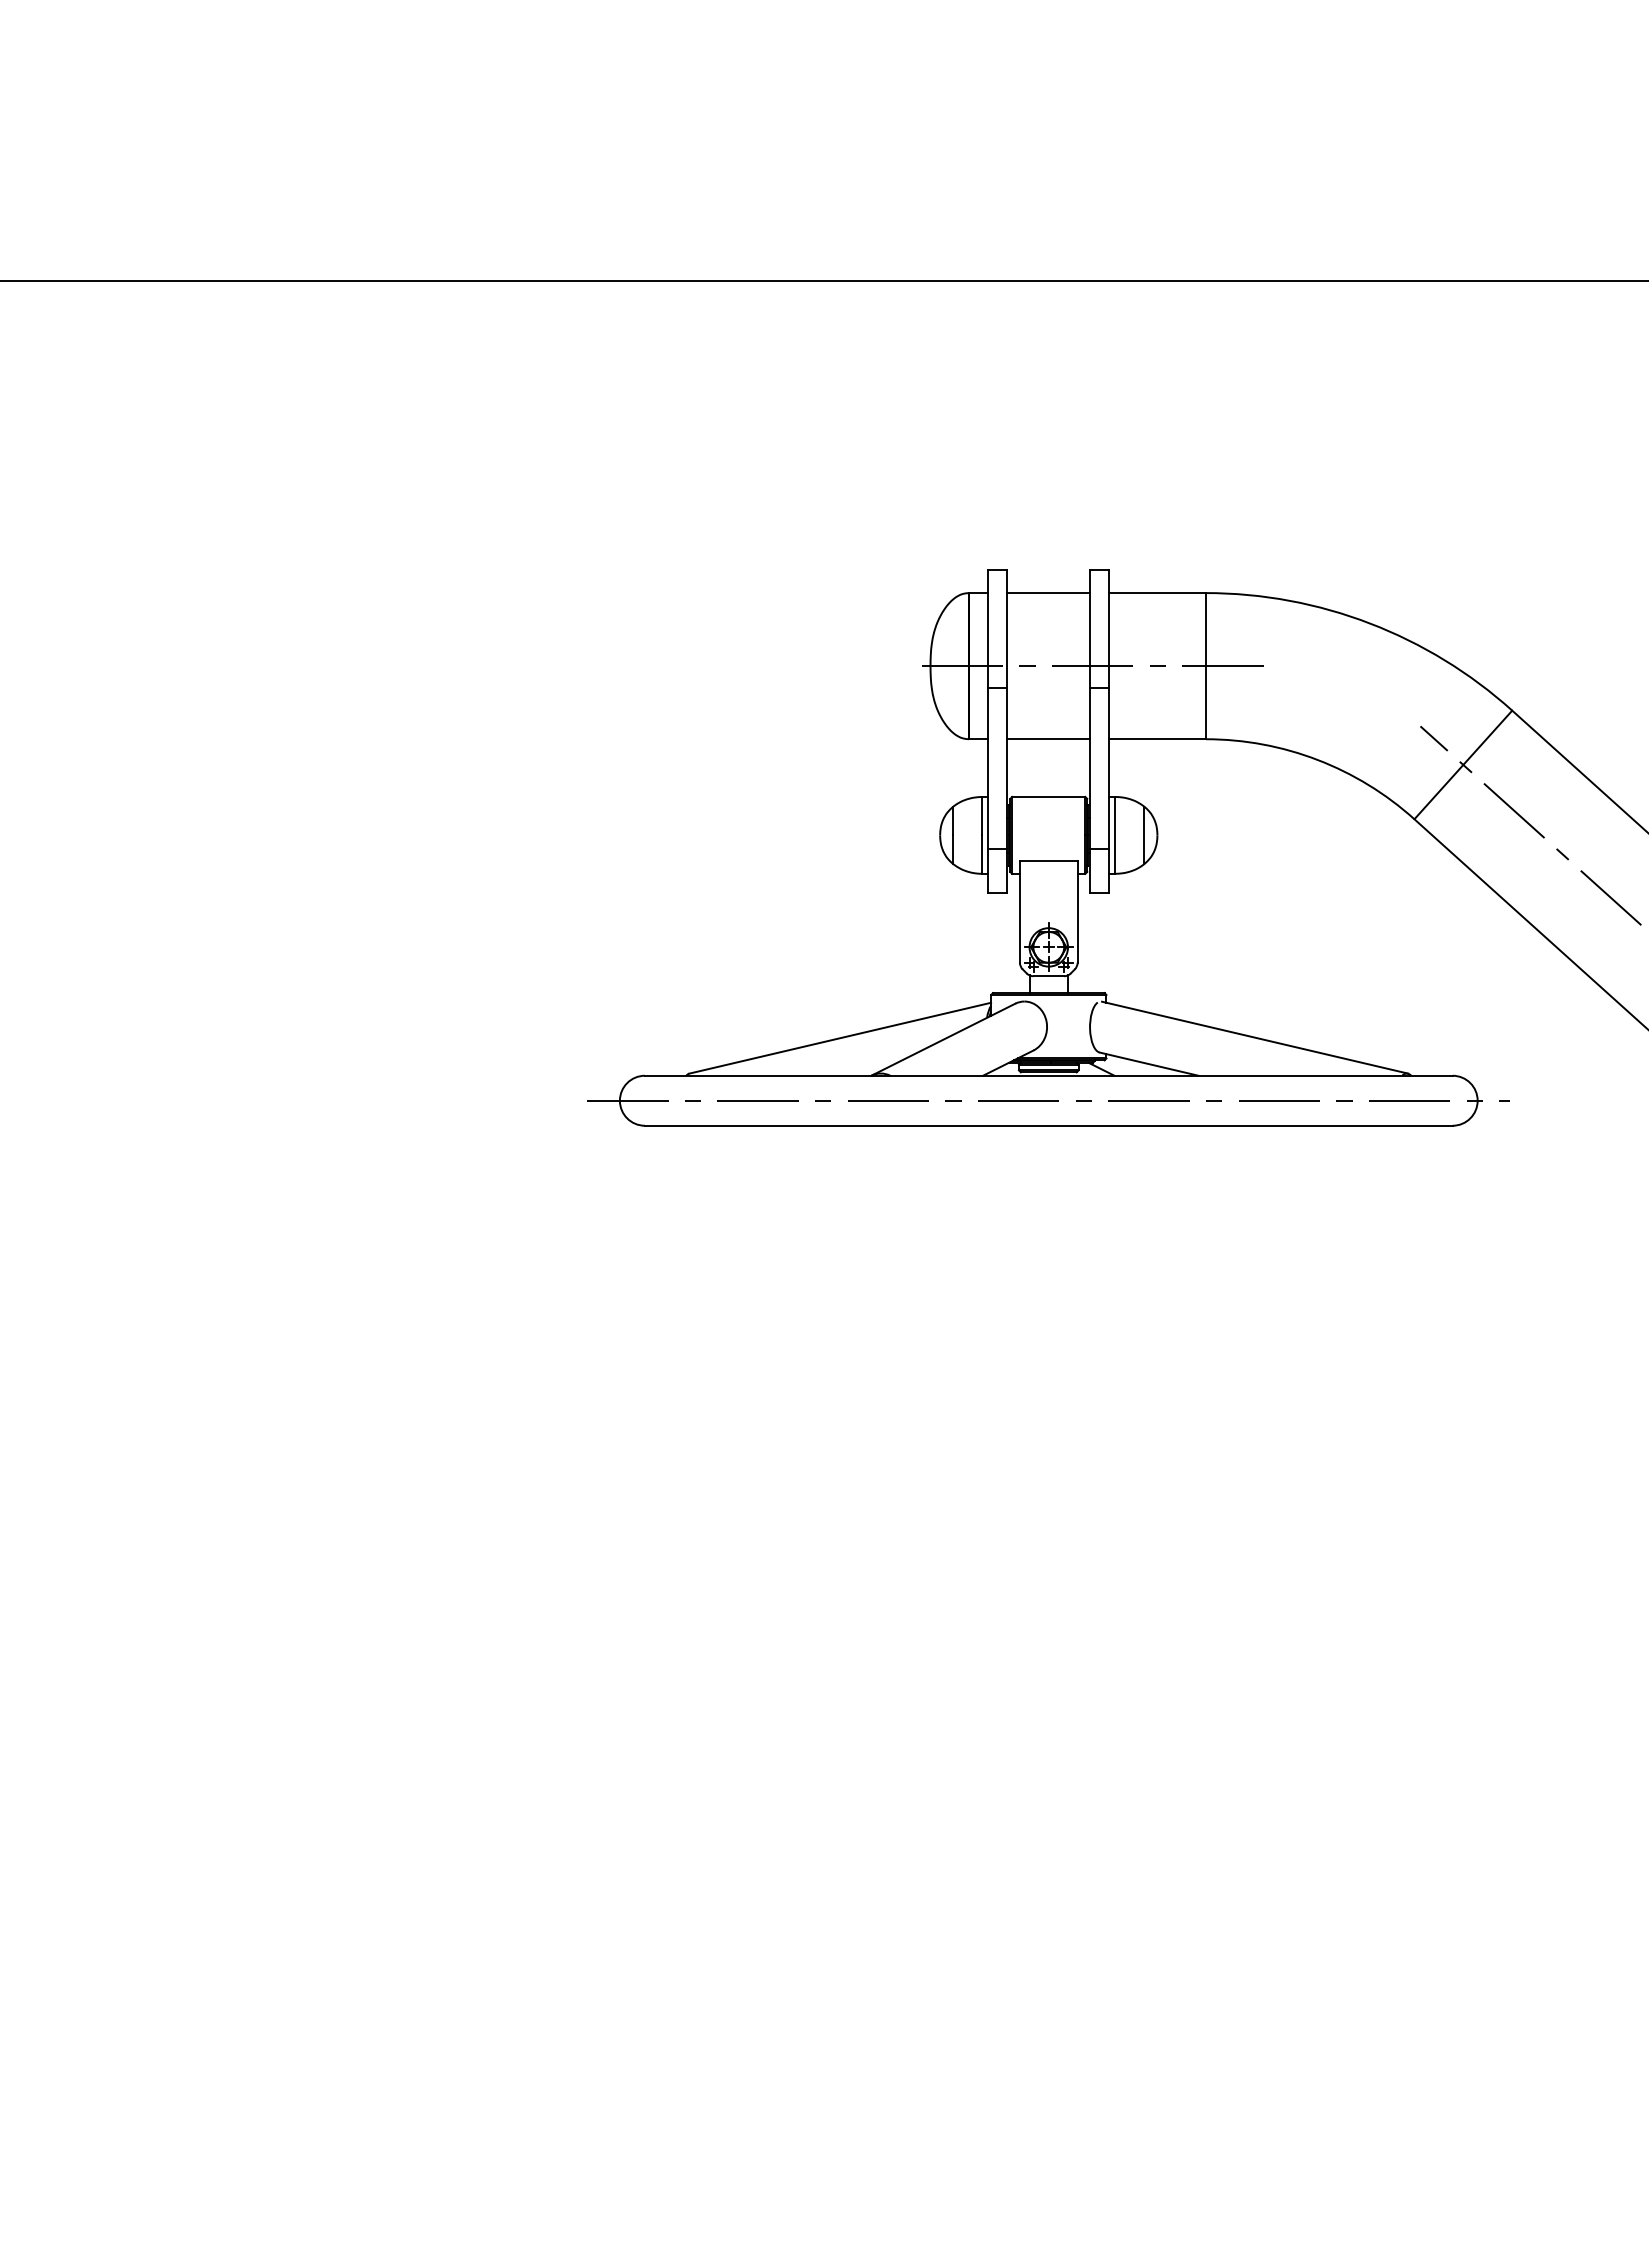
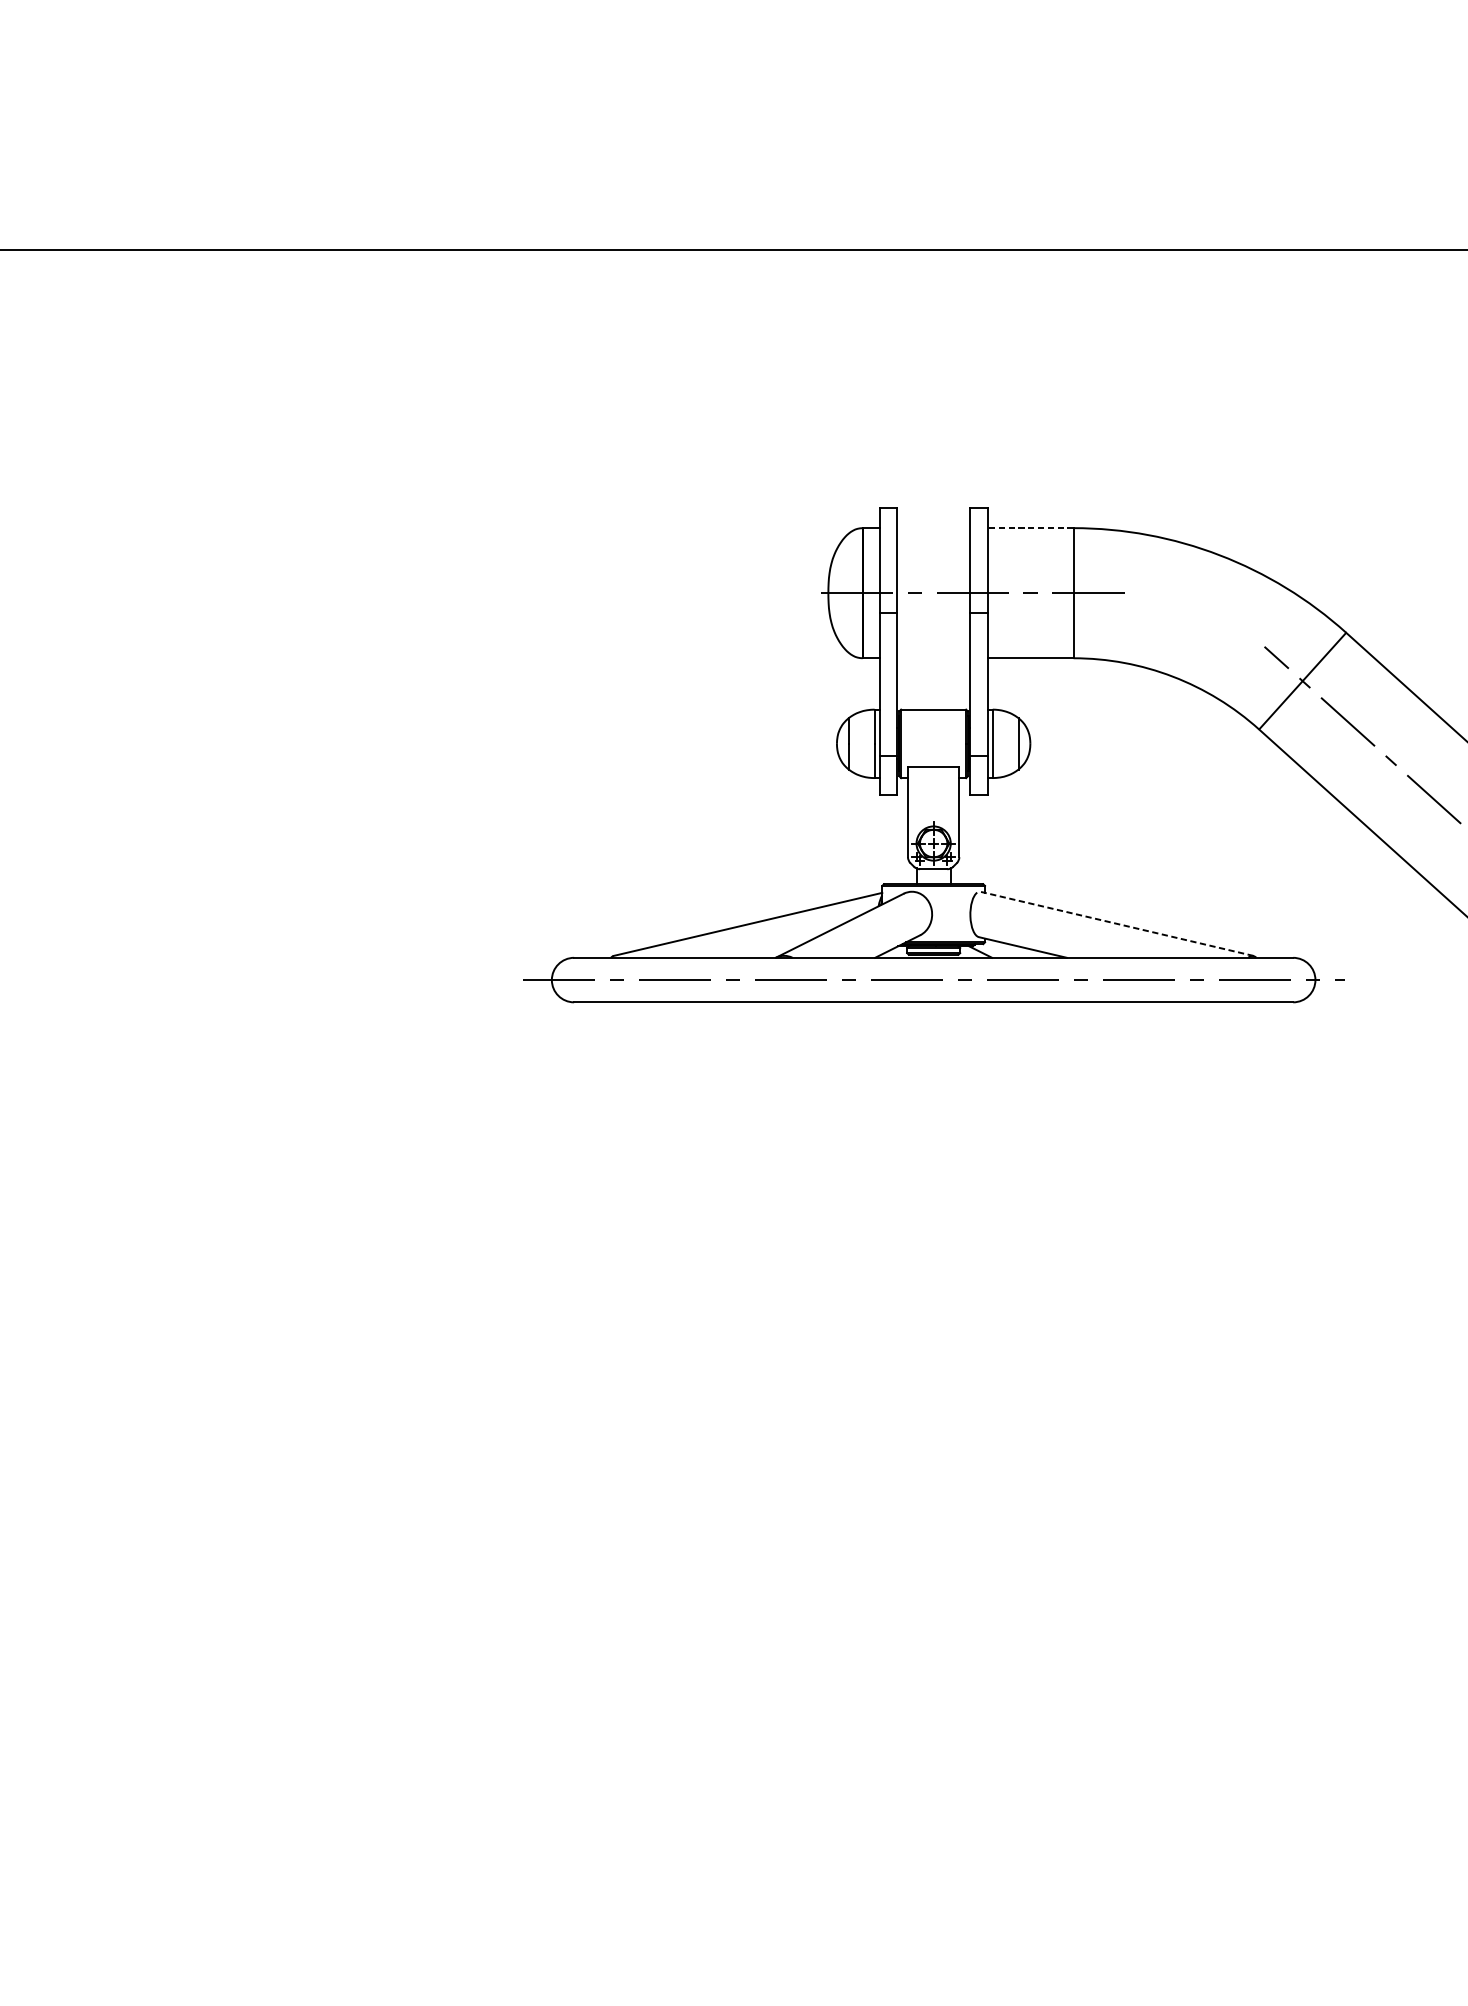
line: (1048, 593) -> (933, 528), removed
line: (1157, 593) -> (1030, 528), solid -> dashed
line: (1048, 739) -> (933, 658), removed
line: (1254, 1037) -> (1116, 923), solid -> dashed

